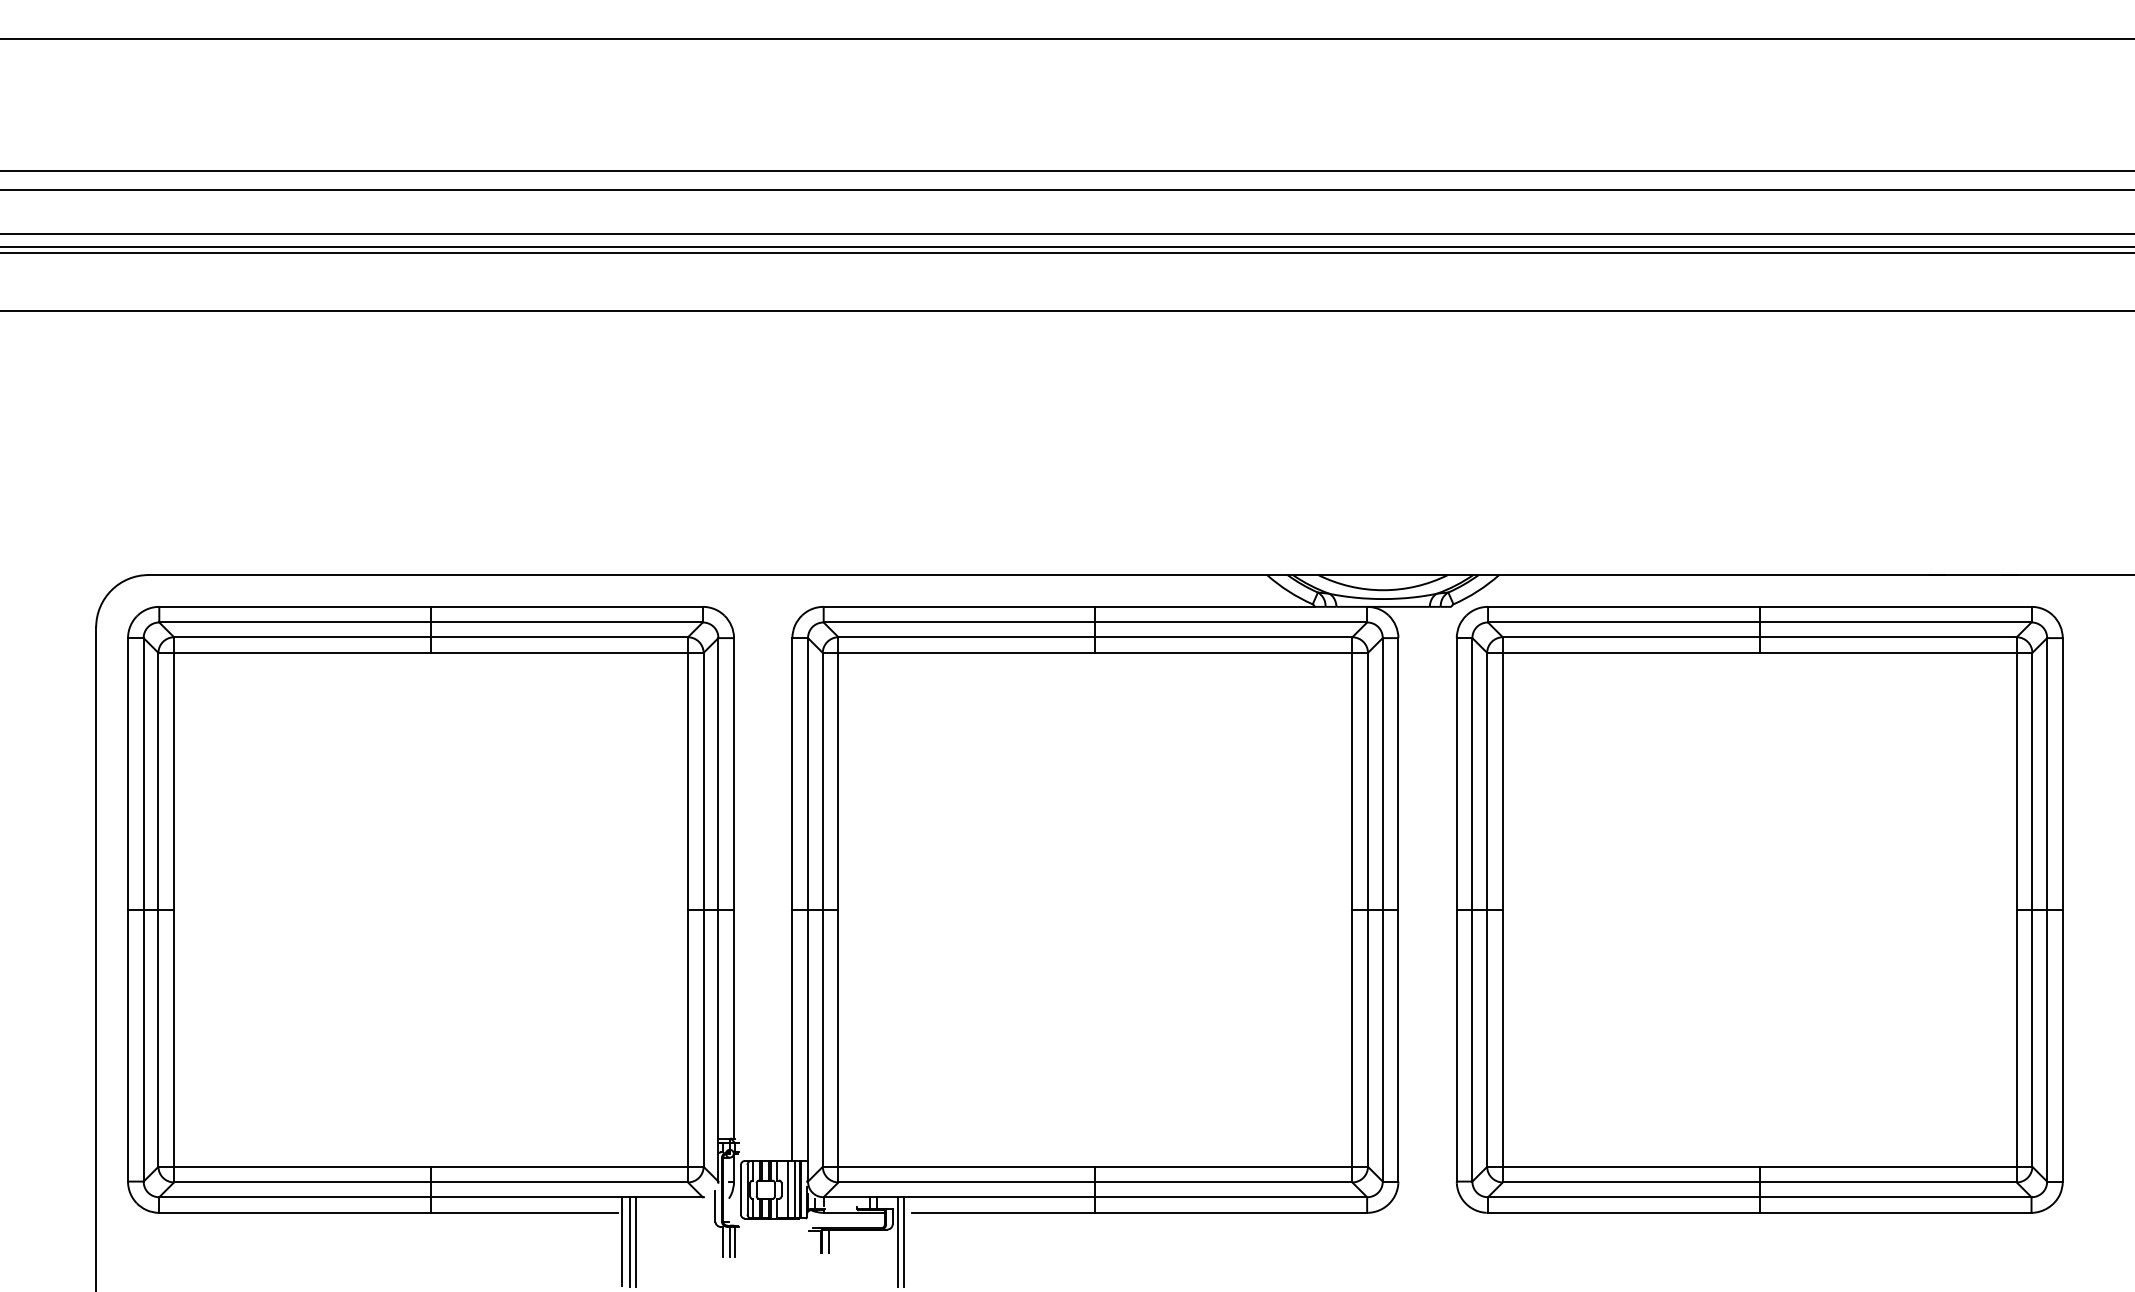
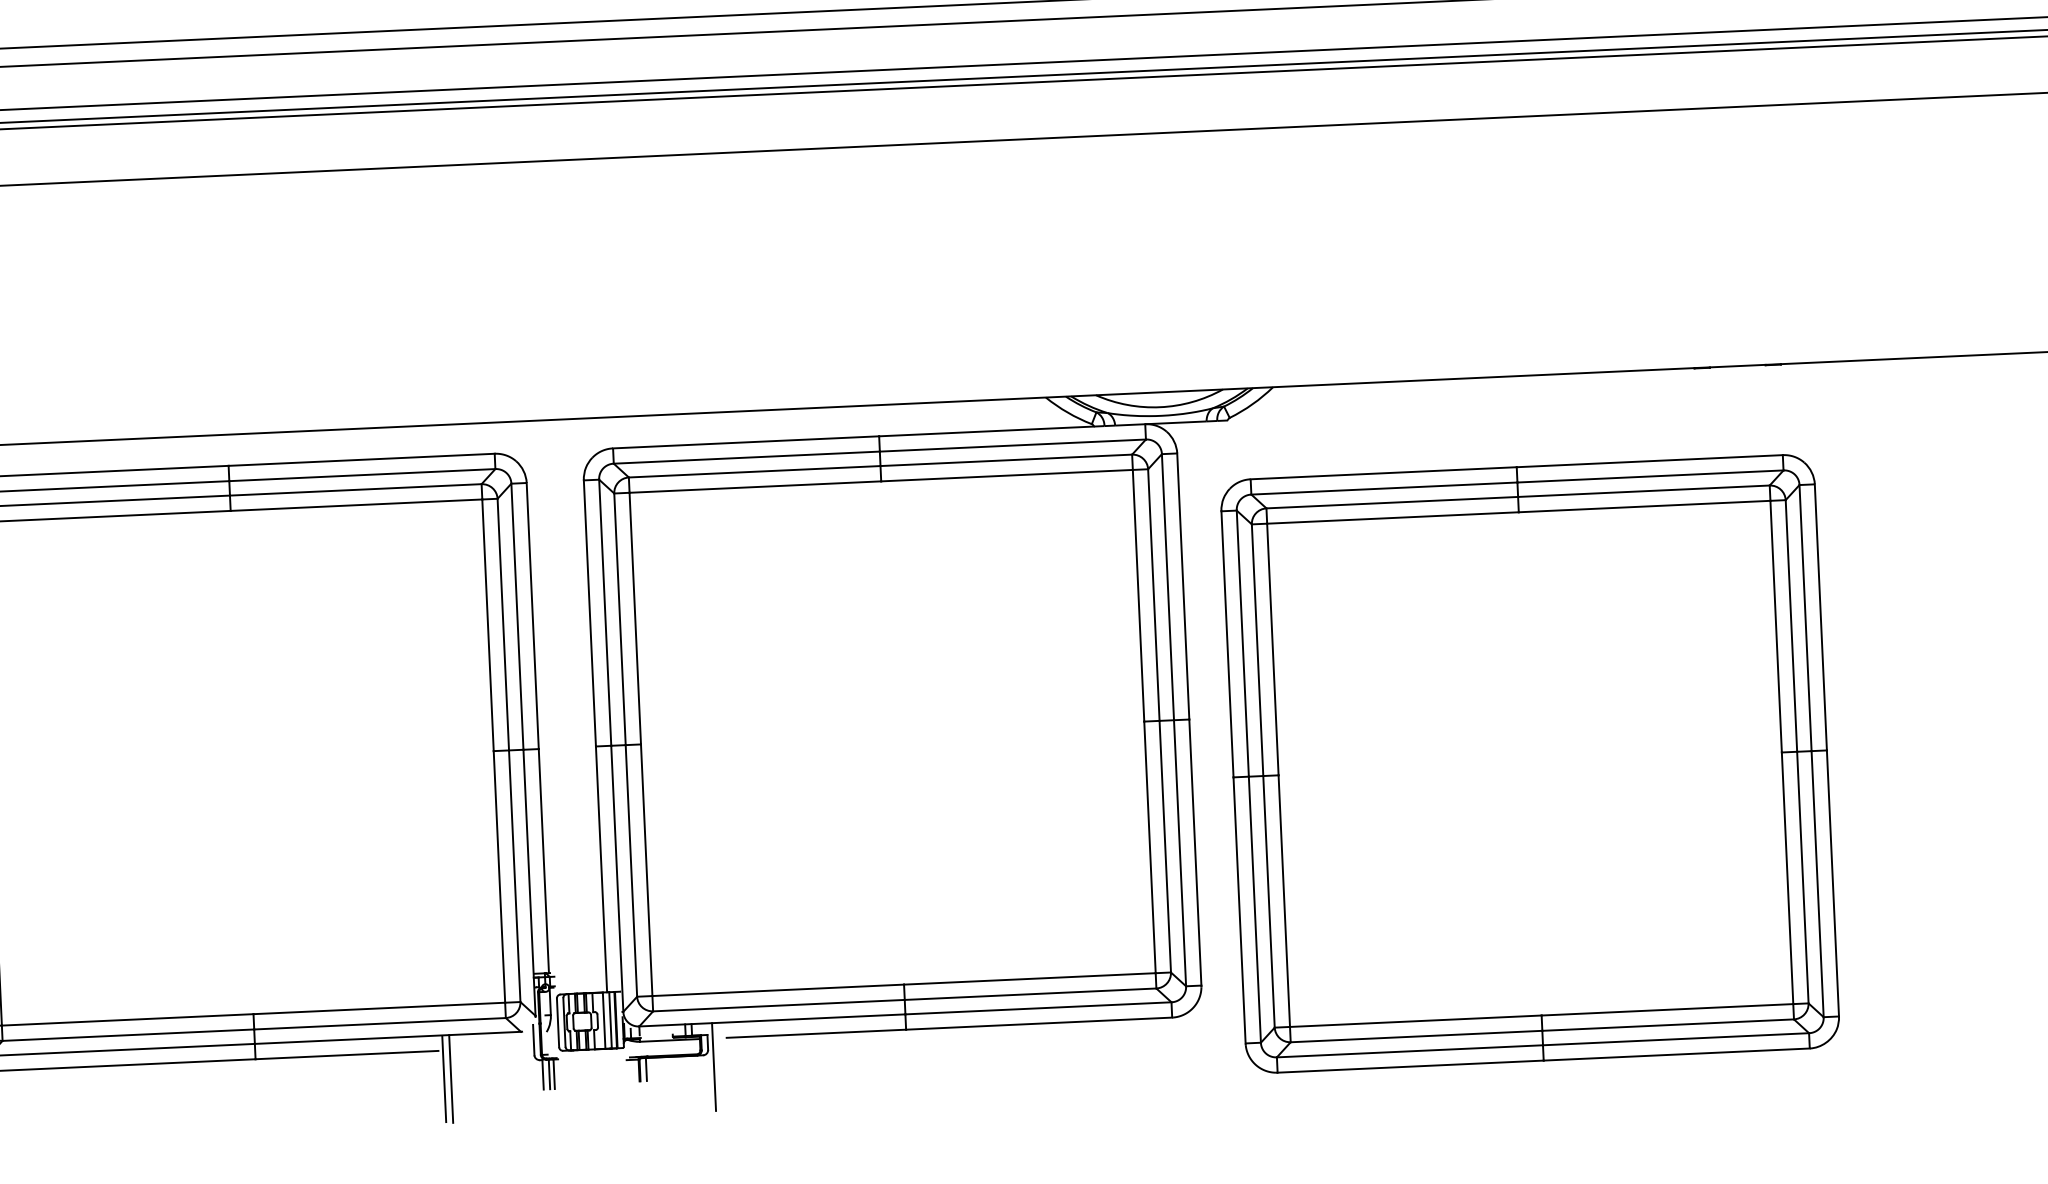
part: (1759, 909) -> (1529, 763), moved
line: (636, 1241) -> (458, 1078), removed
line: (904, 1241) -> (720, 1066), removed

